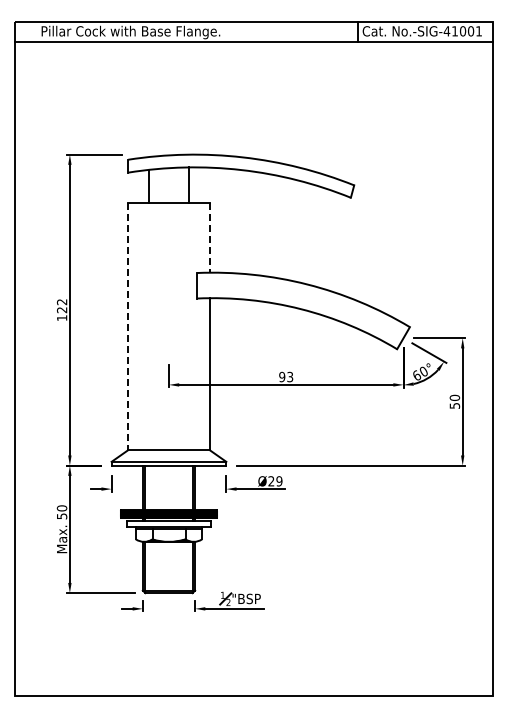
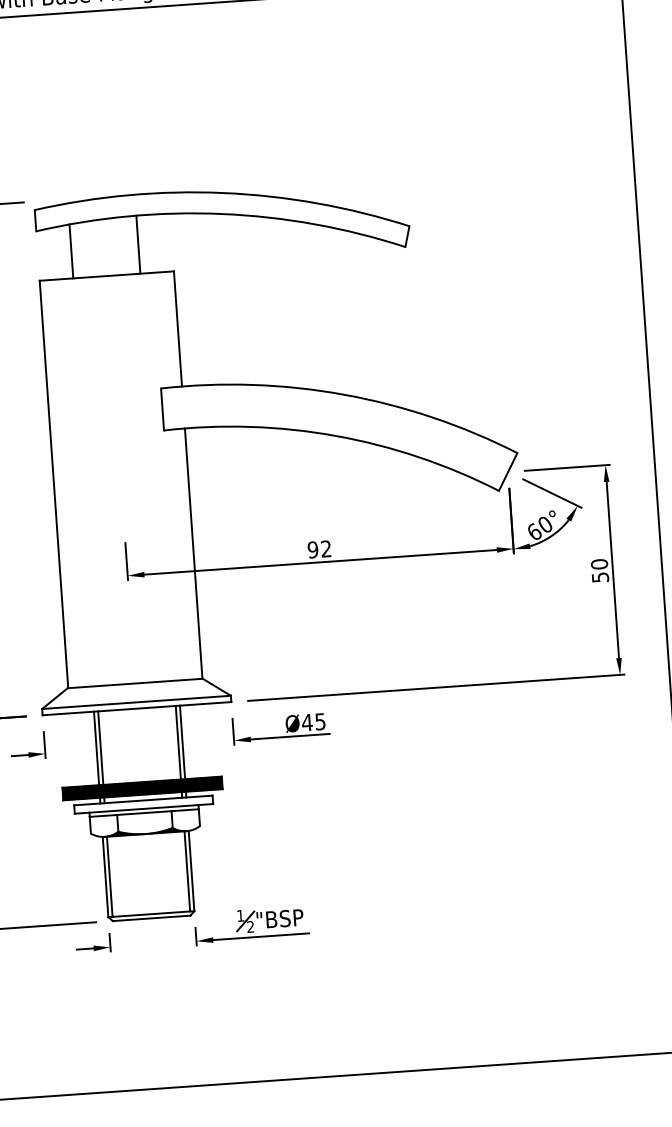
line: (209, 237) -> (177, 328), dashed -> solid
line: (128, 326) -> (54, 484), dashed -> solid
text: (290, 377) -> (326, 549), 93 -> 92
text: (275, 481) -> (314, 722), Ø29 -> Ø45

